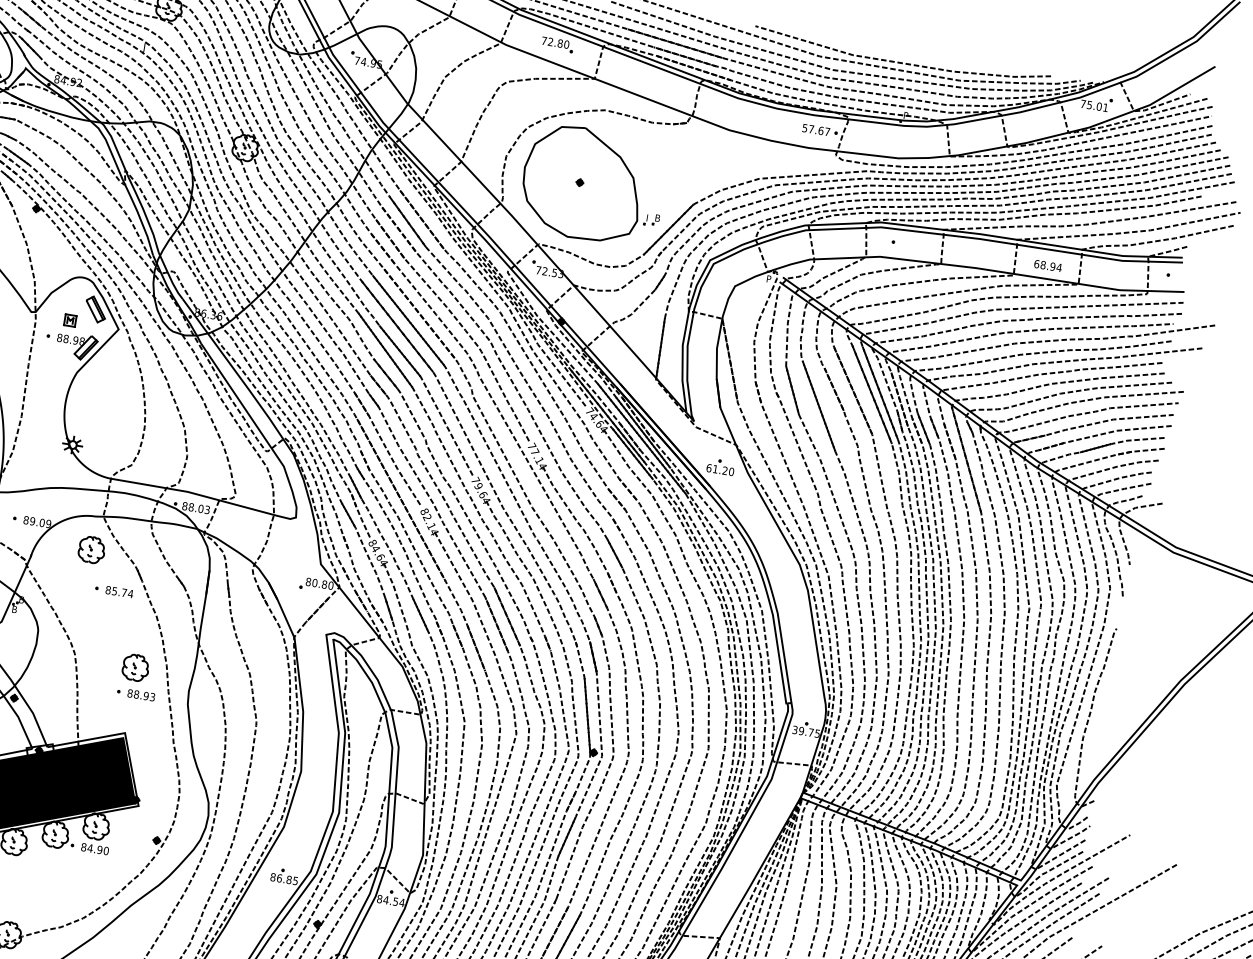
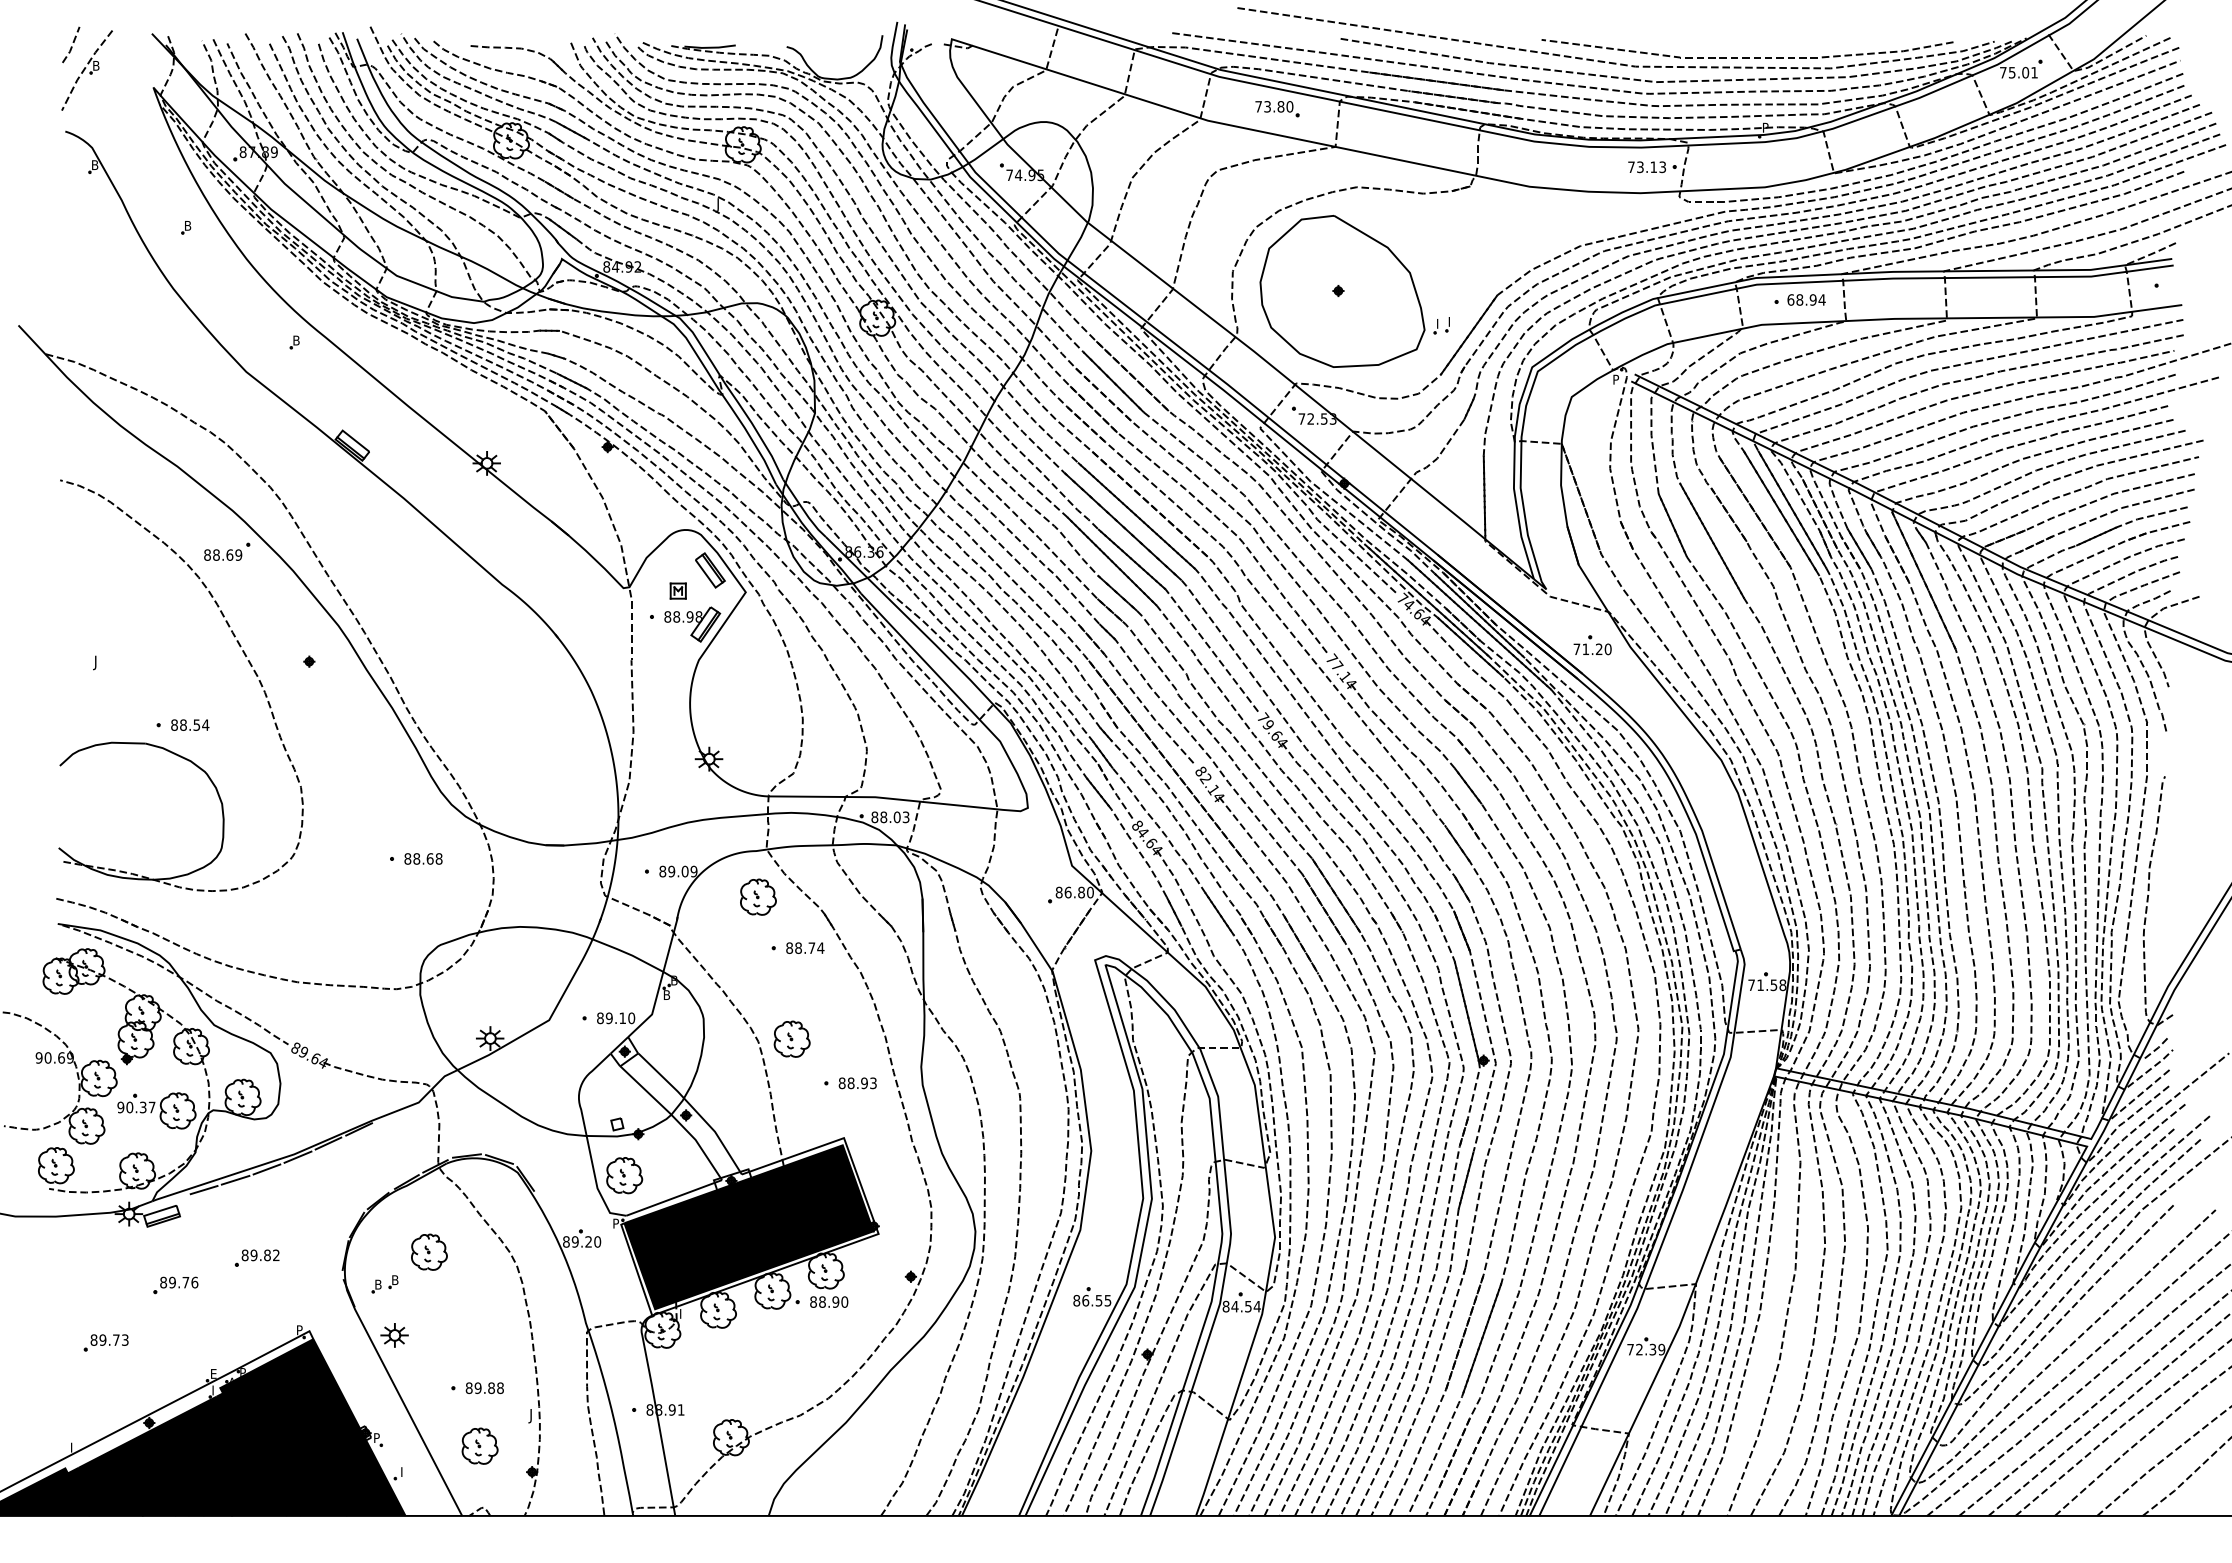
text: (550, 41) -> (1267, 106), 72.80 -> 73.80
text: (816, 130) -> (1647, 167), 57.67 -> 73.13
text: (658, 218) -> (1452, 321), B -> I
text: (1048, 265) -> (1806, 299), moved
text: (708, 468) -> (1576, 649), 61.20 -> 71.20
text: (314, 582) -> (1067, 892), 80.80 -> 86.80
text: (114, 590) -> (798, 947), 85.74 -> 88.74
part: (135, 667) -> (791, 1038), moved
text: (806, 732) -> (1767, 985), 39.75 -> 71.58
text: (90, 847) -> (822, 1301), 84.90 -> 88.90
text: (288, 879) -> (1098, 1300), 86.85 -> 86.55

